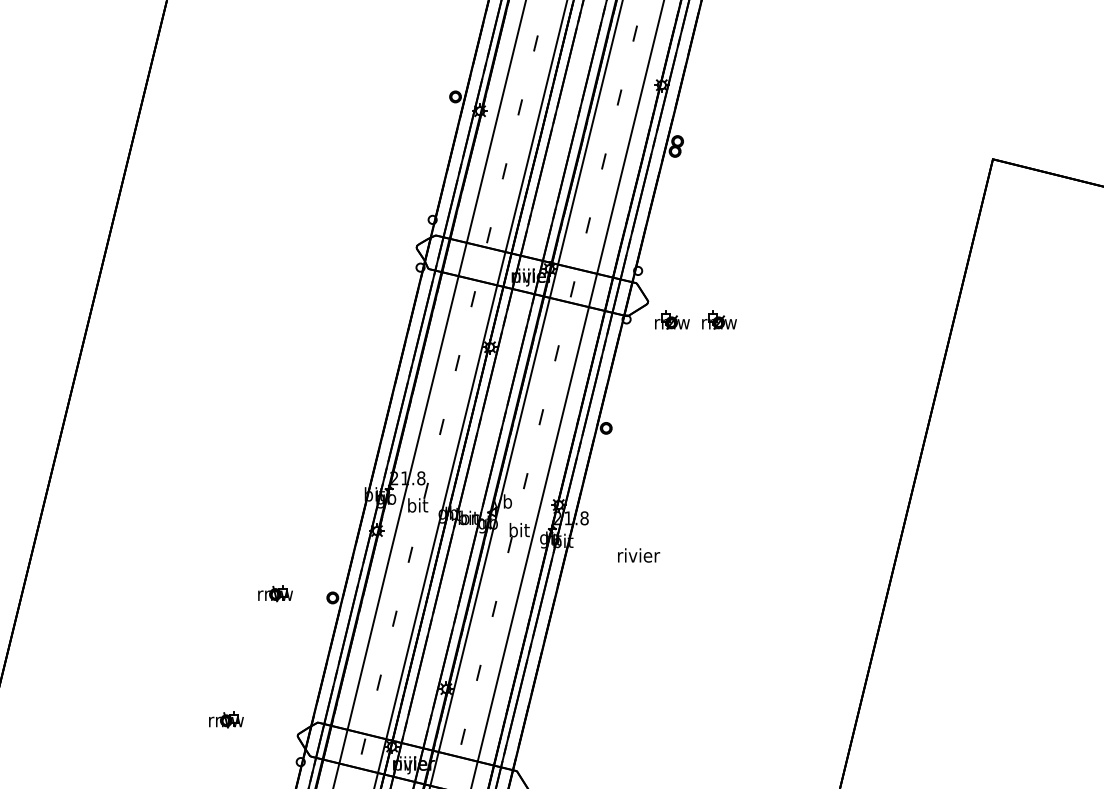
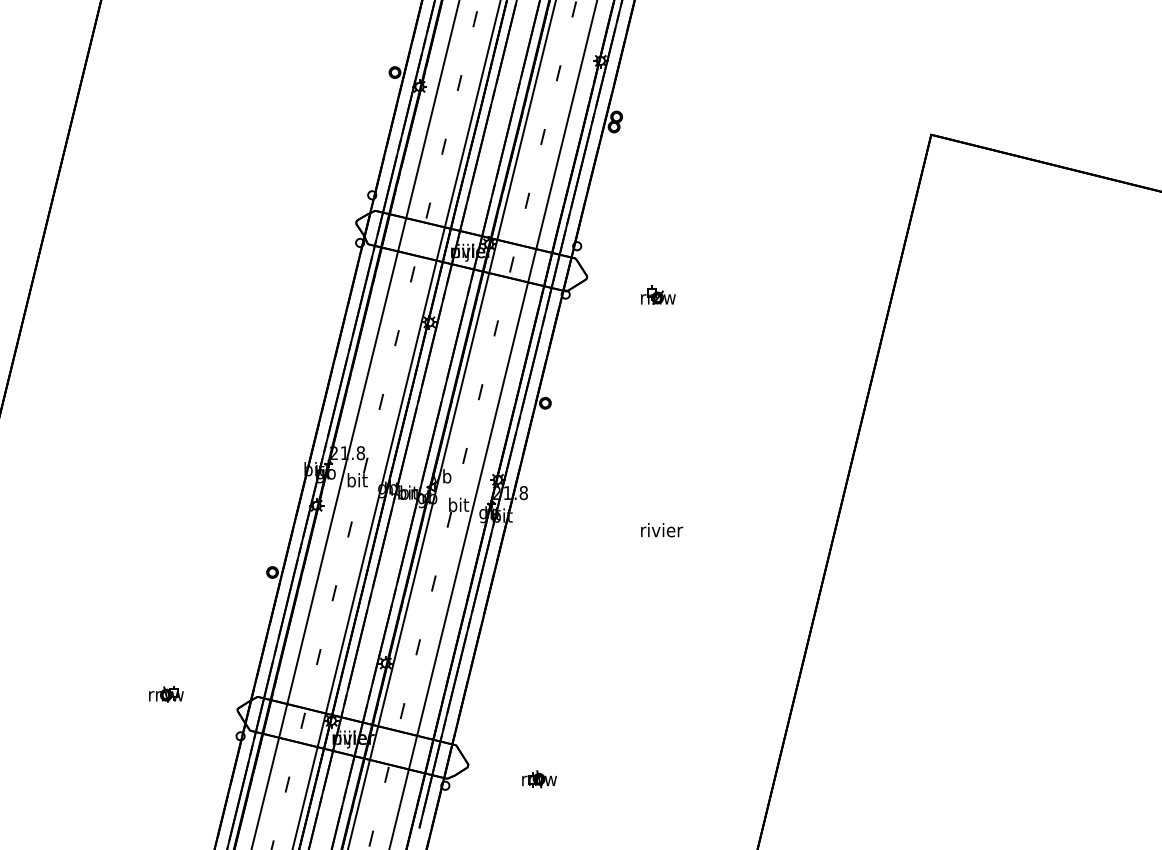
part: (672, 319) -> (611, 294), removed
text: (639, 555) -> (662, 530), moved
part: (275, 593) -> (215, 568), removed

